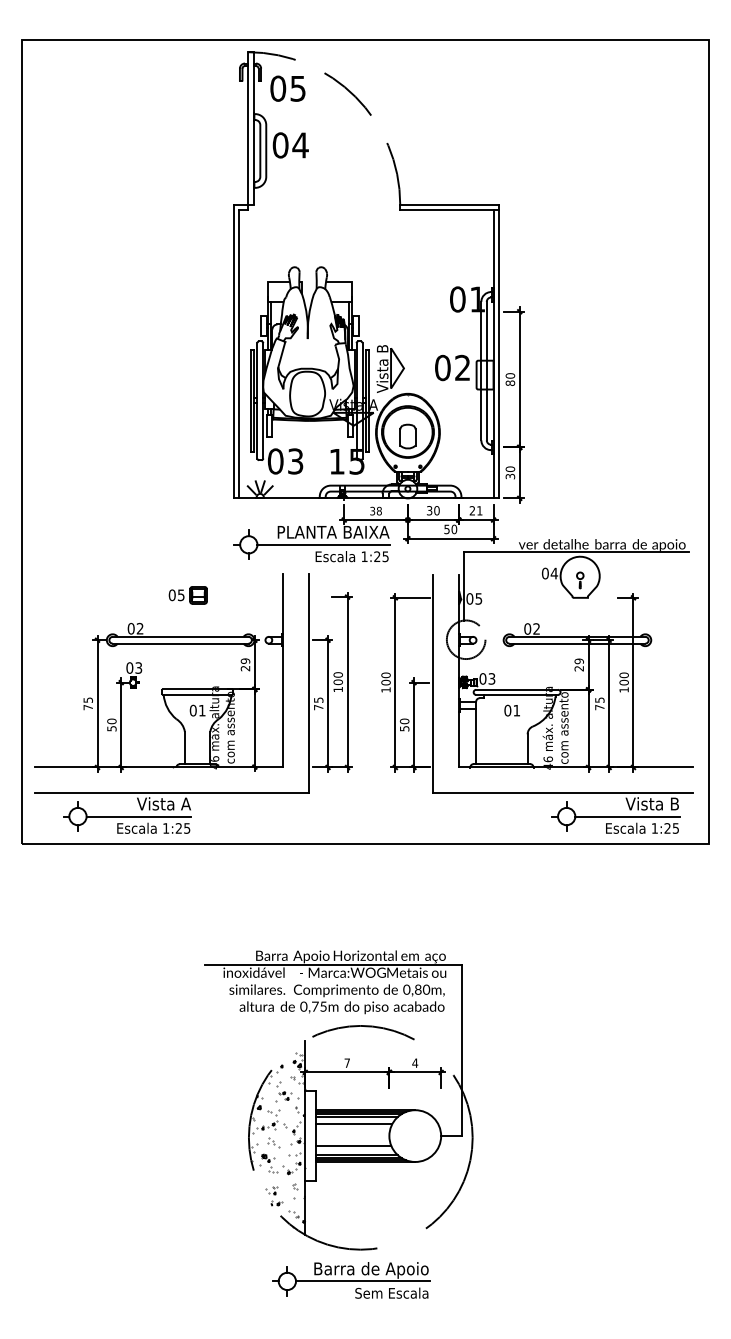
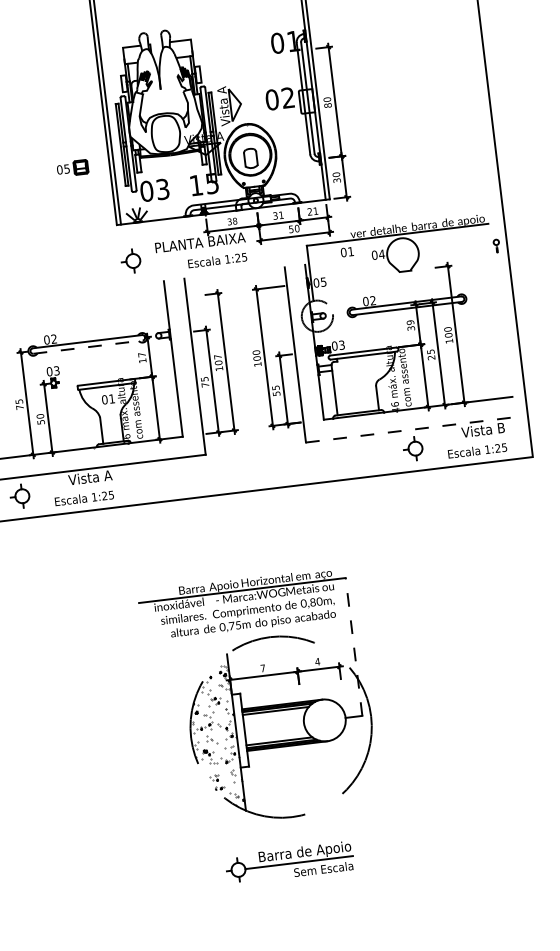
text: (382, 348) -> (221, 90), Vista B -> Vista A
text: (436, 510) -> (280, 215), 30 -> 31
line: (323, 544) -> (193, 253), removed
part: (580, 580) -> (496, 246), moved
part: (187, 595) -> (72, 168), moved
line: (180, 643) -> (88, 347), solid -> dashed
text: (245, 664) -> (142, 357), 29 -> 17
text: (579, 668) -> (411, 328), 29 -> 39
text: (337, 674) -> (217, 356), 100 -> 107
text: (599, 707) -> (431, 357), 75 -> 25
text: (511, 710) -> (346, 252), moved
text: (404, 721) -> (275, 387), 50 -> 55
line: (563, 792) -> (410, 429), solid -> dashed
line: (138, 816) -> (71, 490), removed
line: (627, 816) -> (464, 442), removed
line: (461, 1050) -> (353, 647), solid -> dashed
line: (353, 1124) -> (273, 717), removed
line: (353, 1146) -> (276, 734), removed
part: (351, 1280) -> (290, 862), moved

